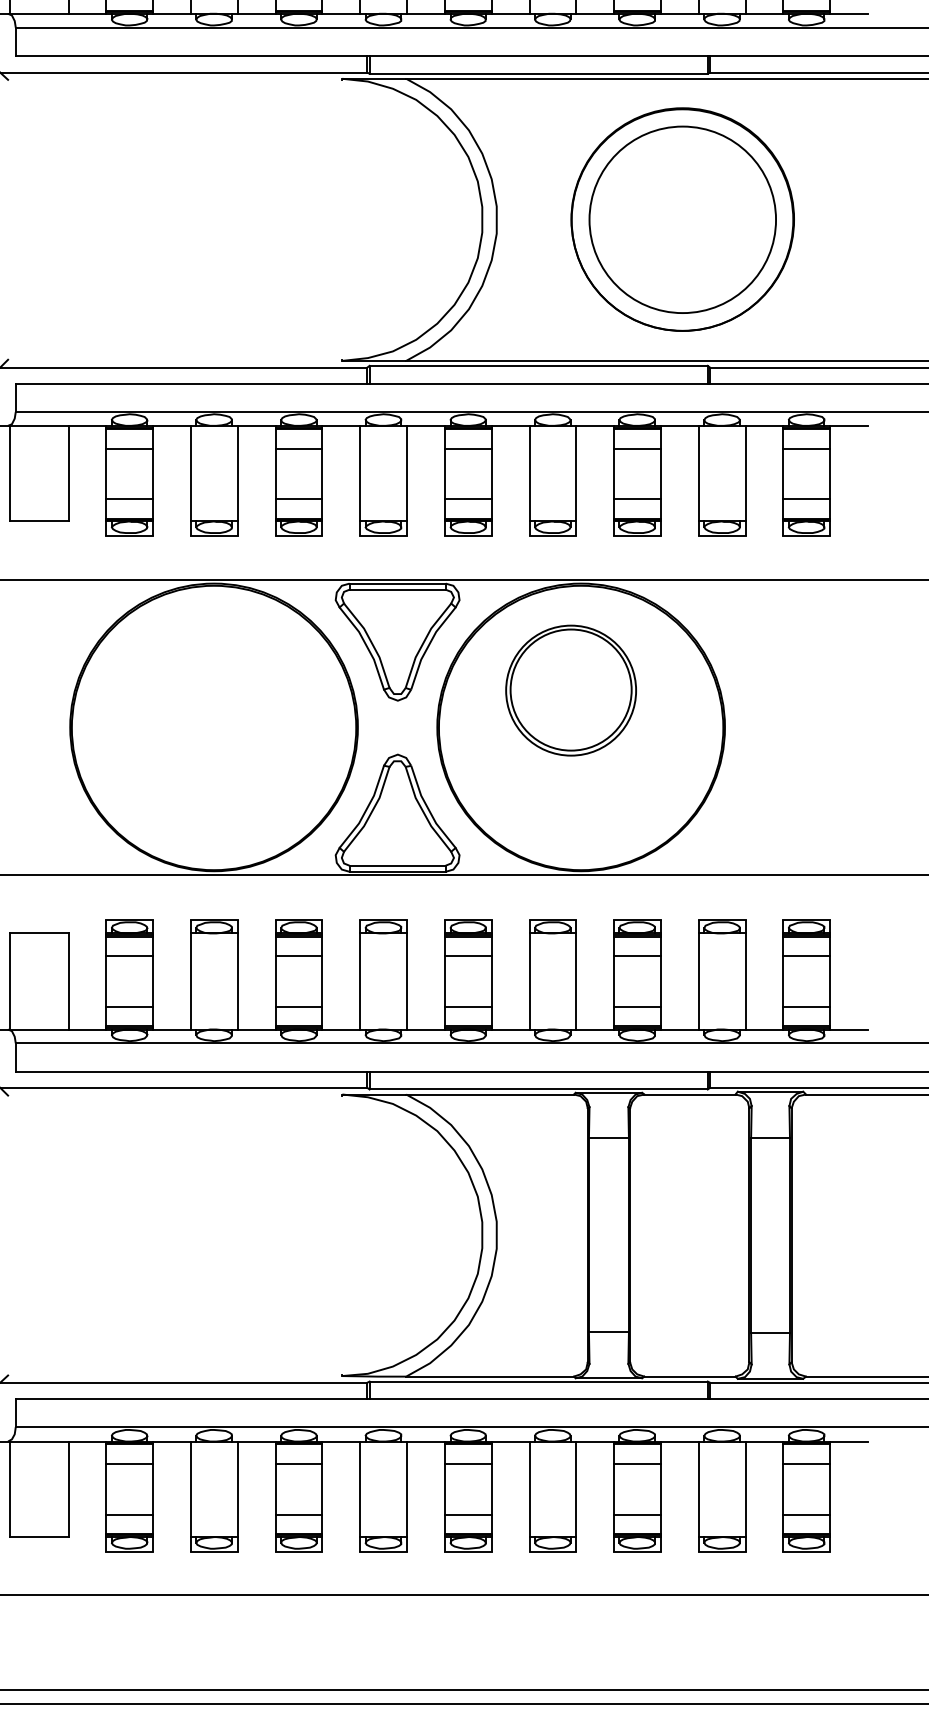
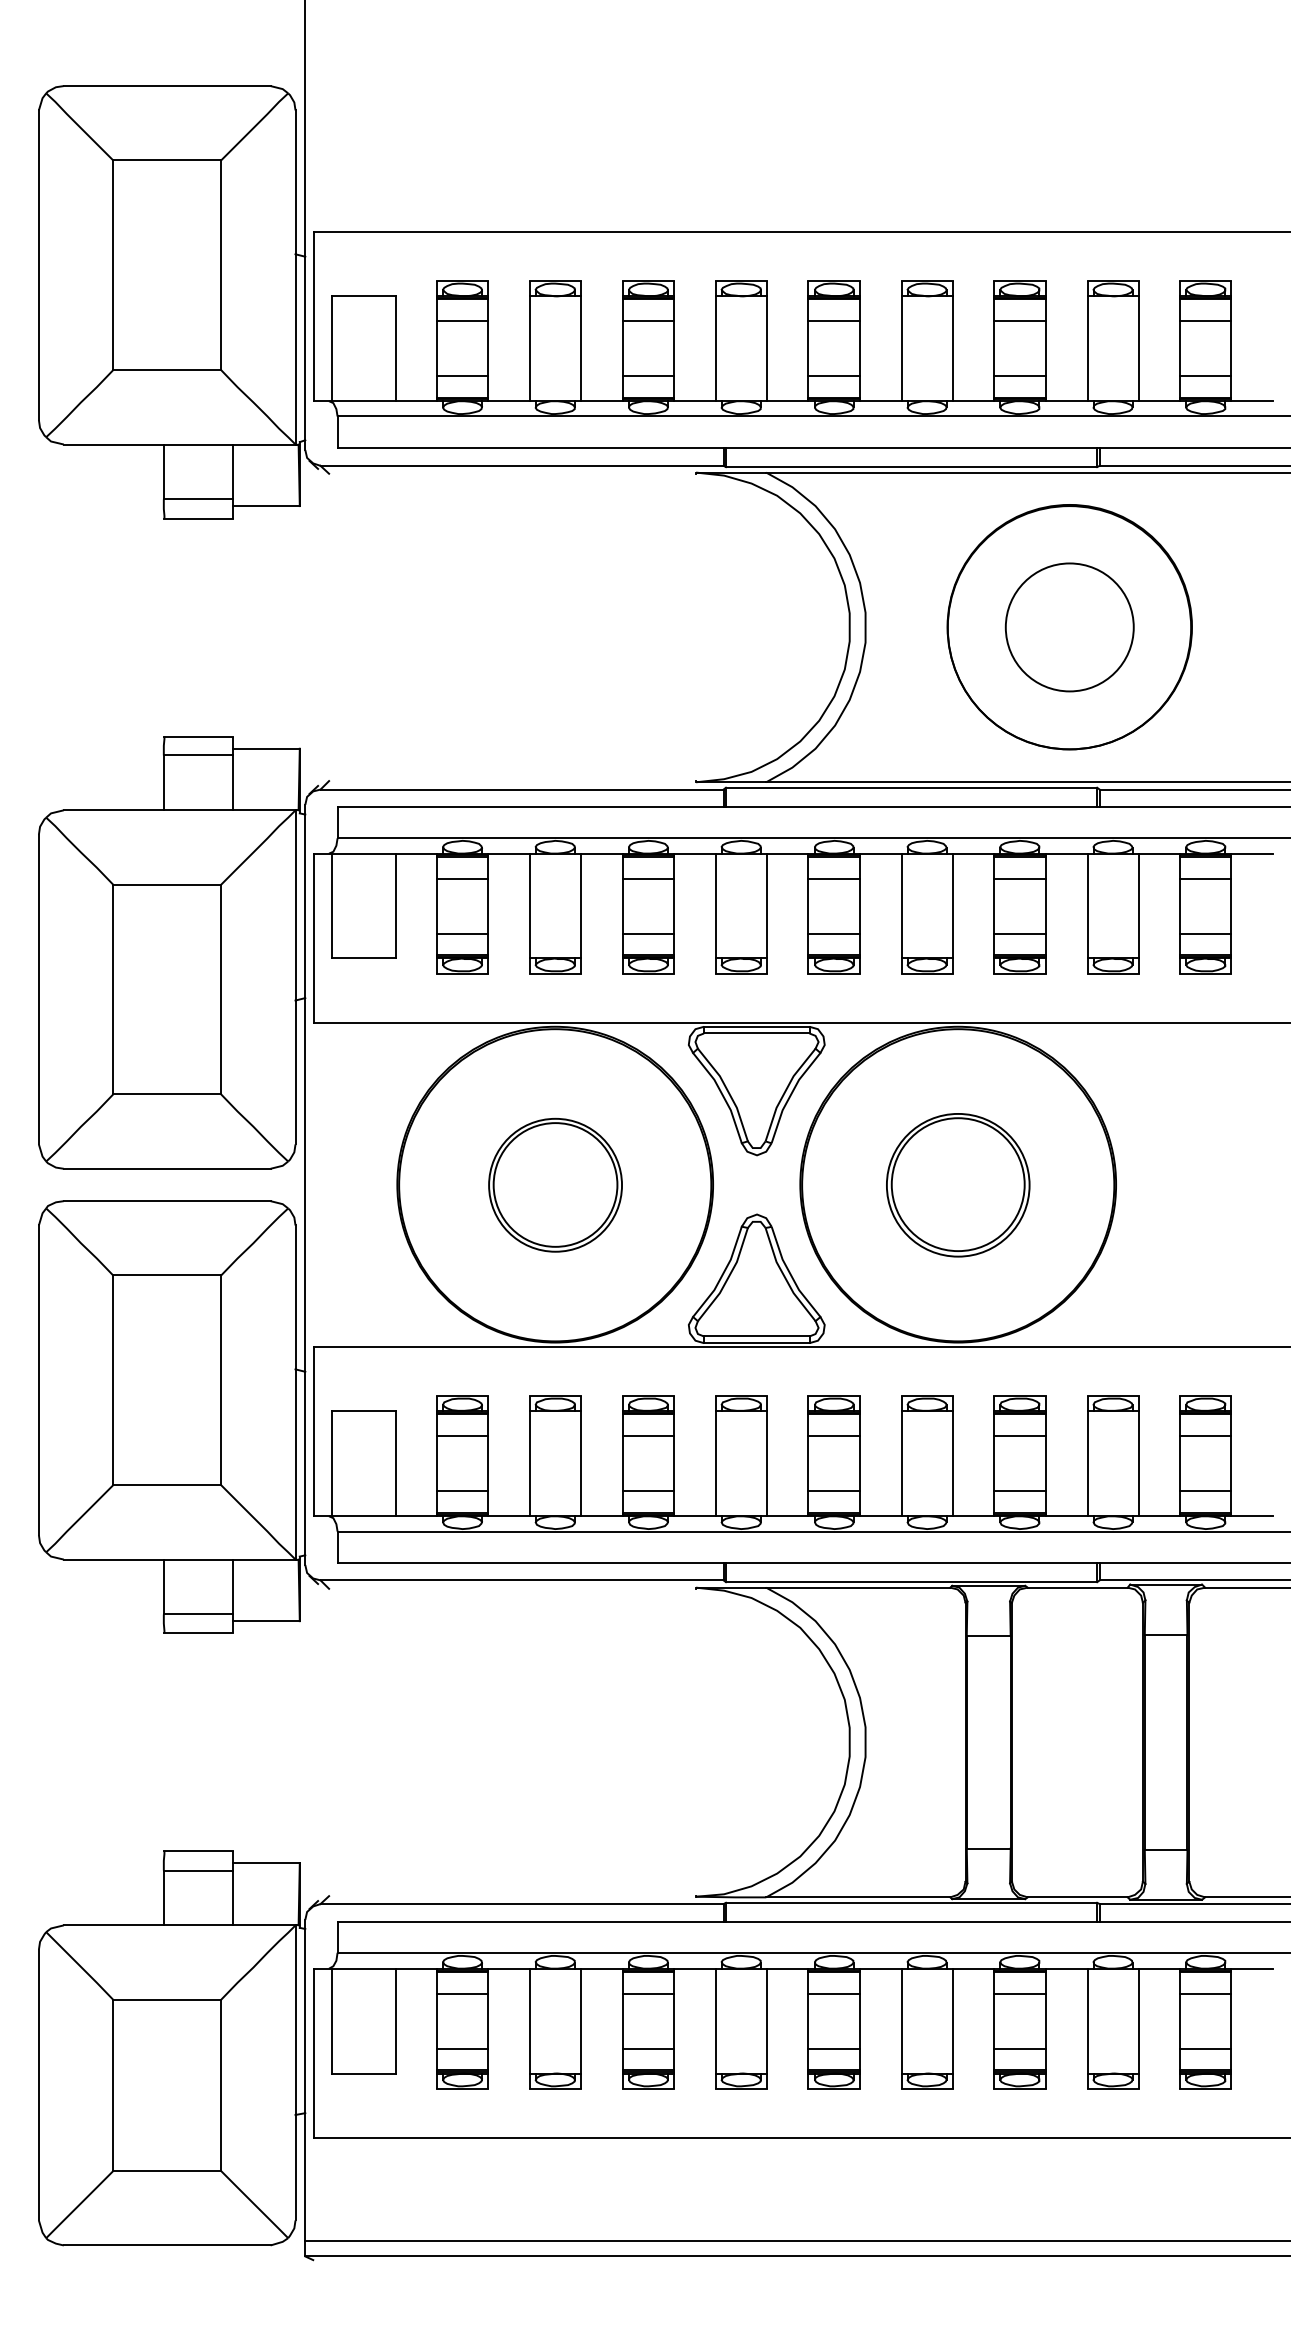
circle: (682, 219) -> (1069, 627), size x0.62
part: (571, 690) -> (958, 1185), moved
part: (214, 727) -> (555, 1184), added

